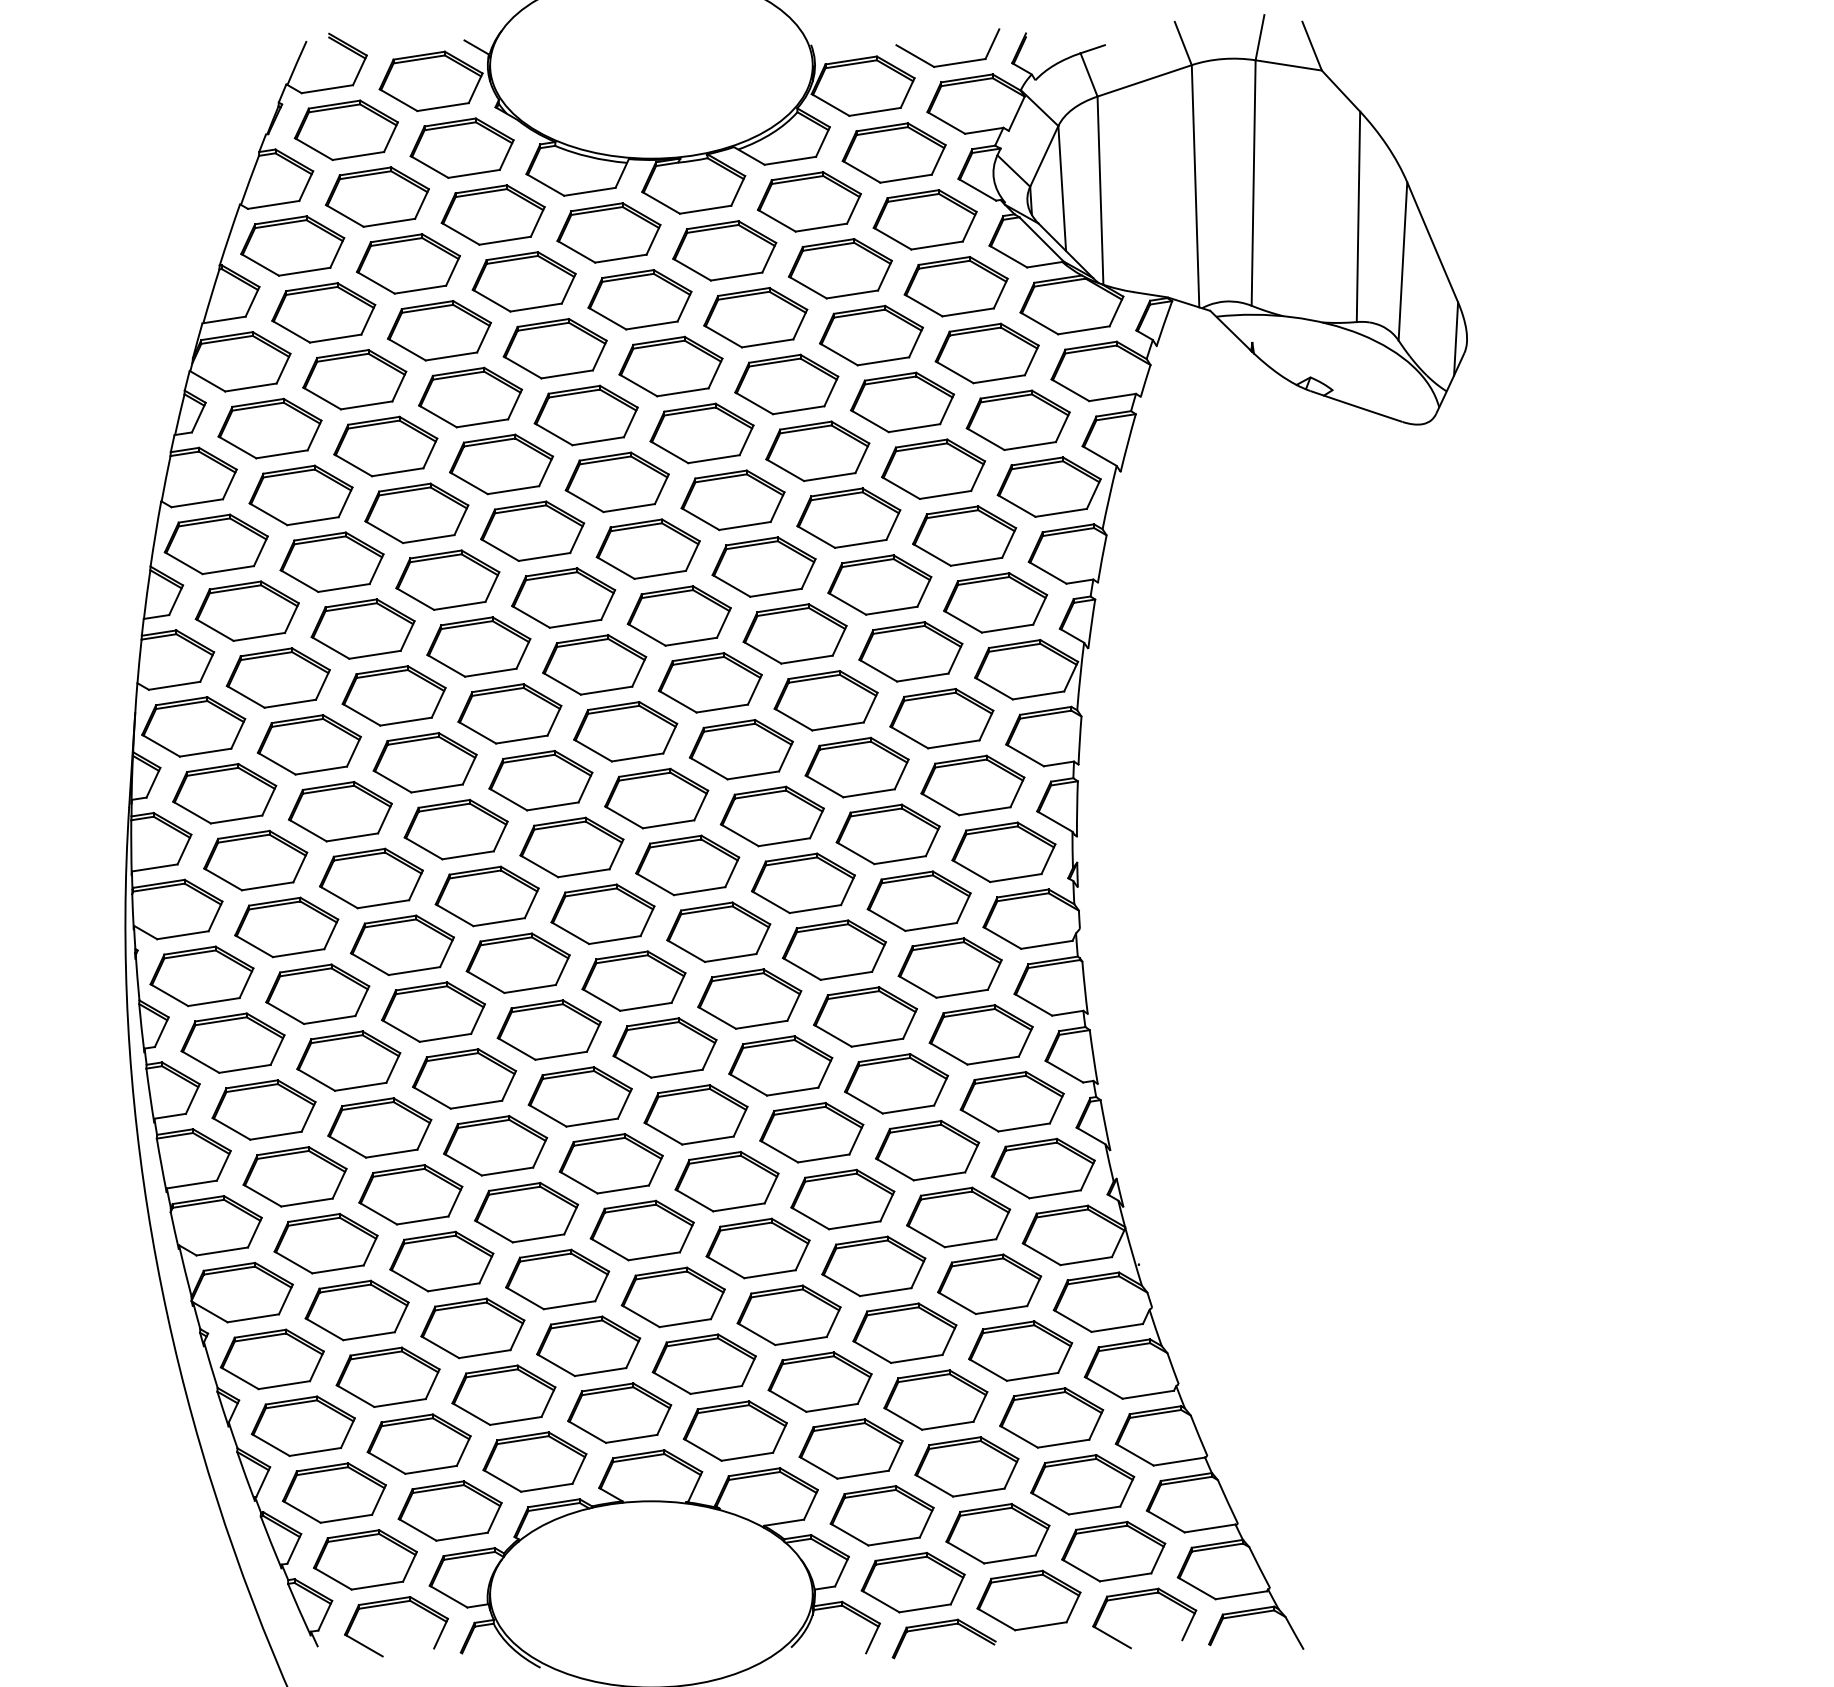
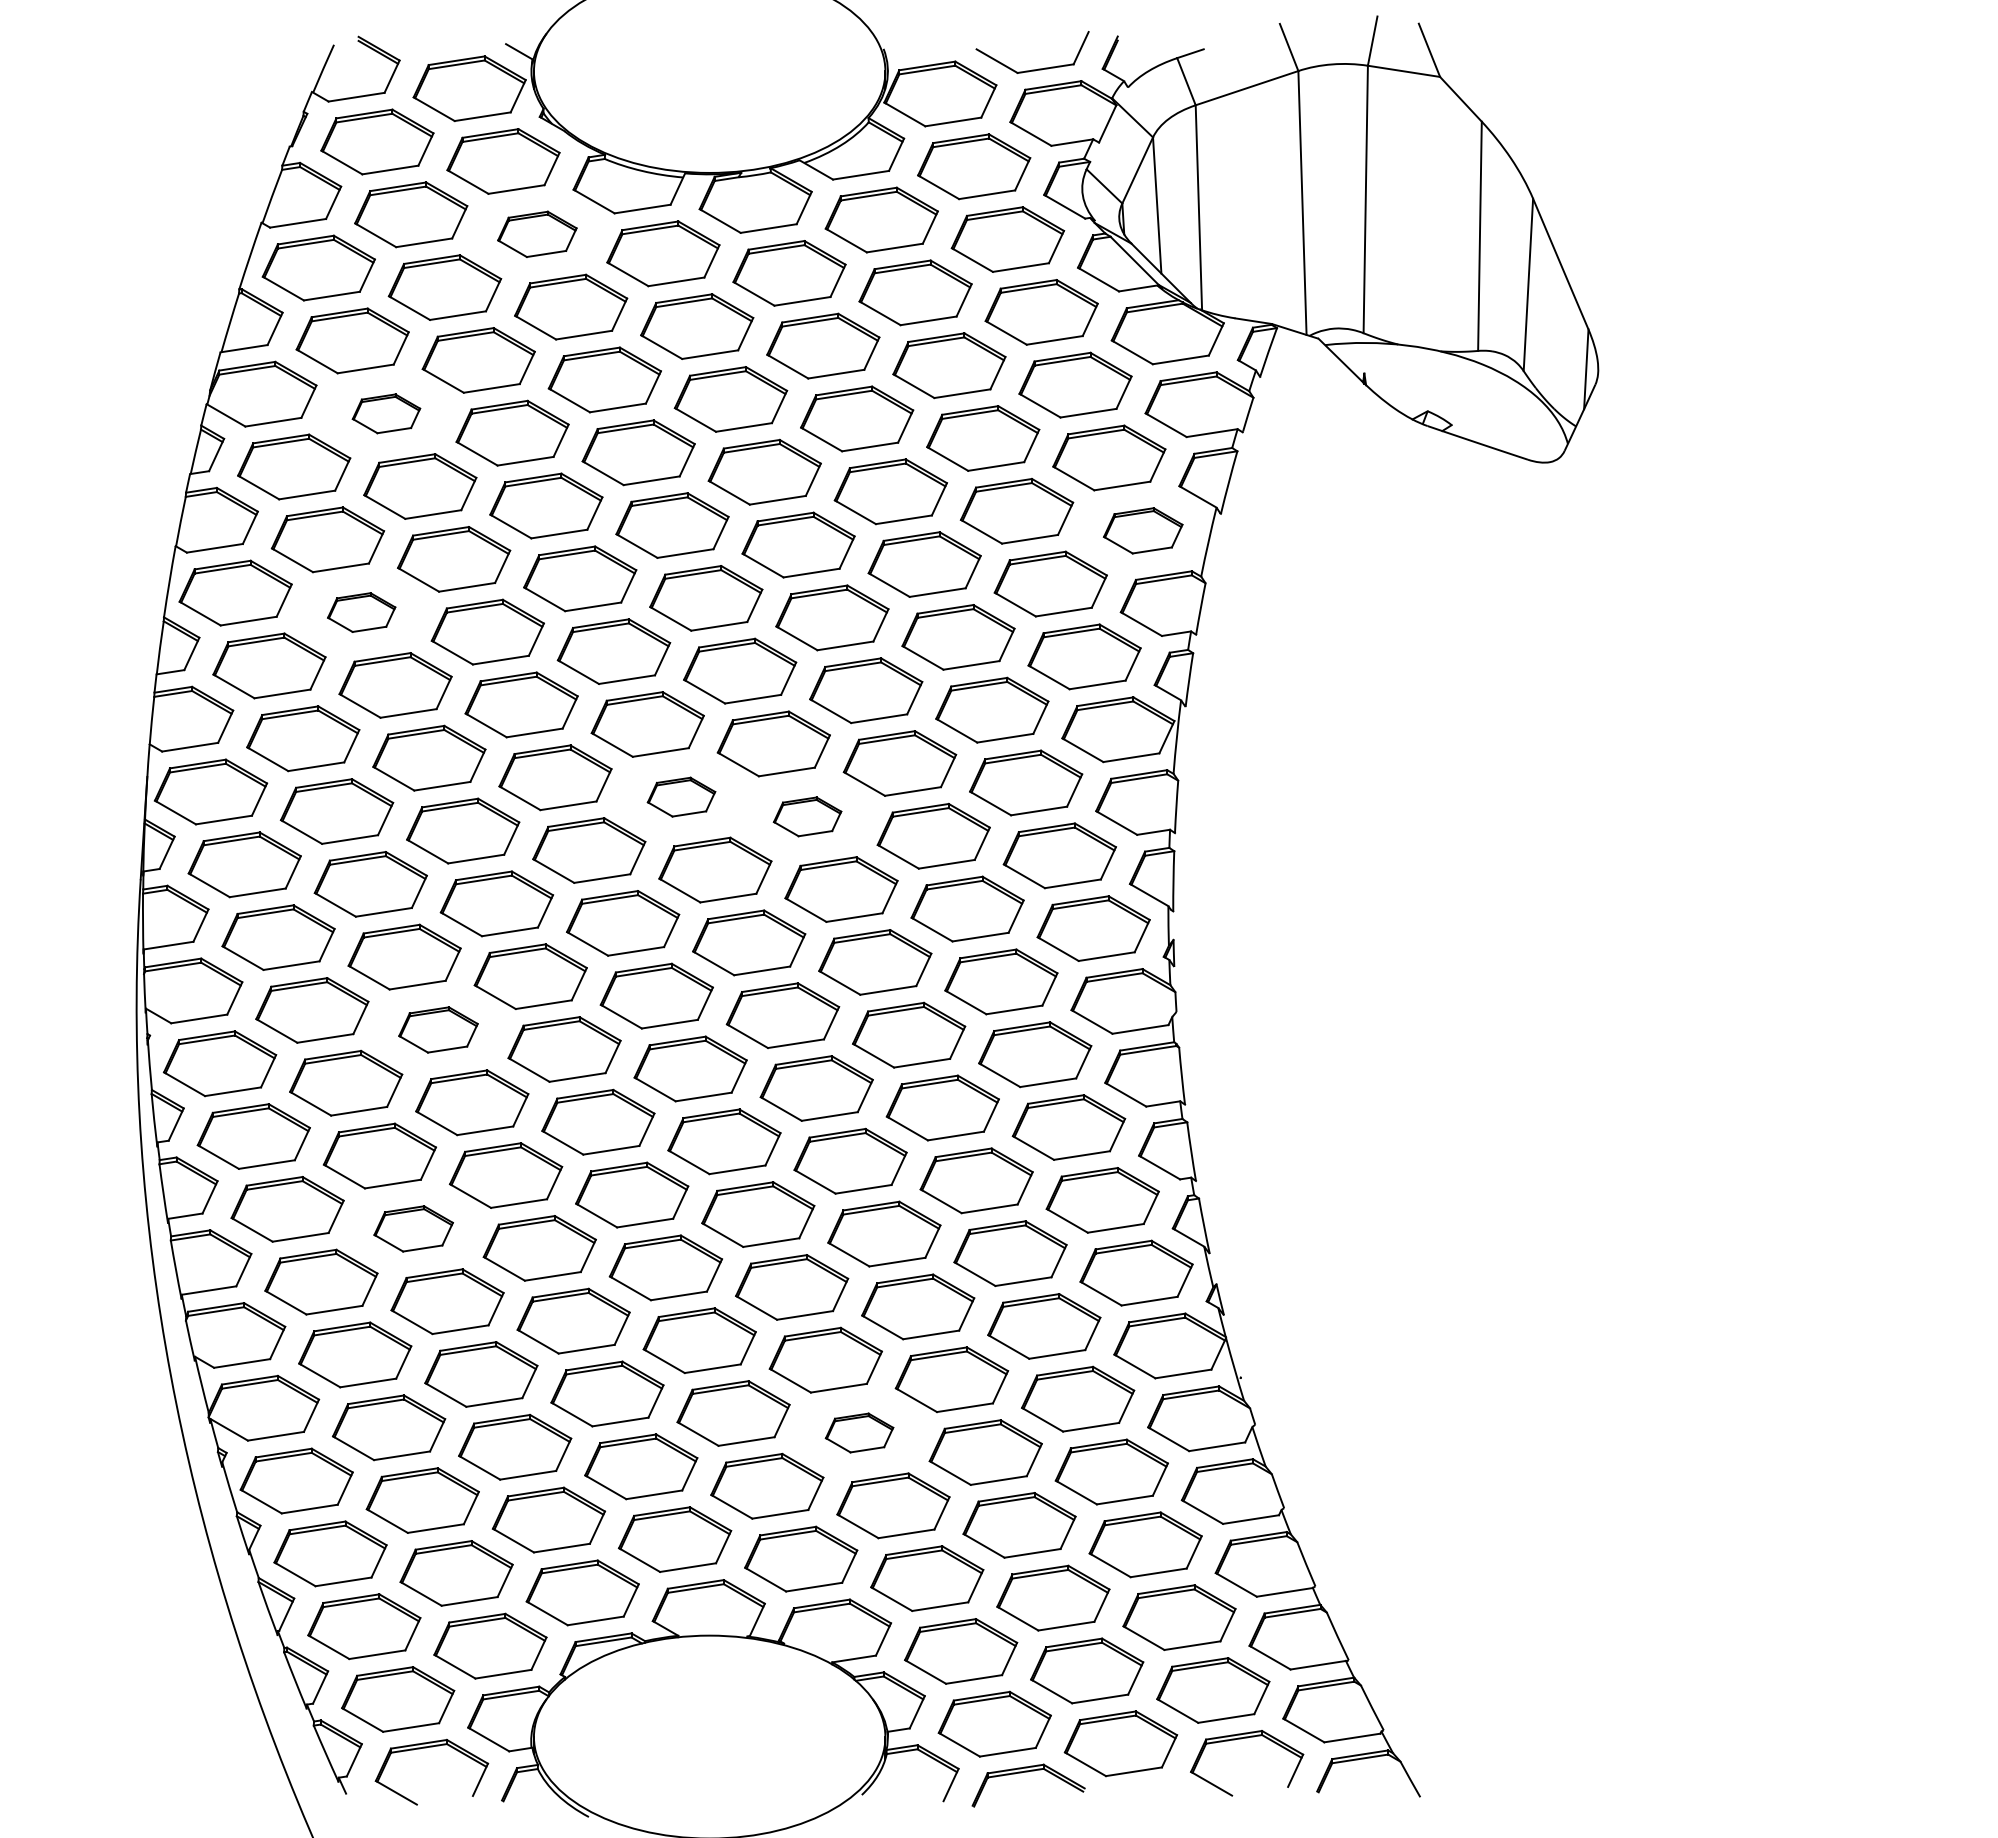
part: (493, 215) -> (537, 234), size x0.7
part: (354, 379) -> (386, 413), size x0.6
part: (1049, 486) -> (1143, 530), size x0.7
part: (331, 562) -> (361, 612), size x0.6
part: (625, 731) -> (681, 796), size x0.6
part: (741, 749) -> (807, 816), size x0.6
part: (402, 944) -> (438, 1029), size x0.7
part: (379, 1127) -> (413, 1228), size x0.7
part: (788, 1314) -> (859, 1432), size x0.6

